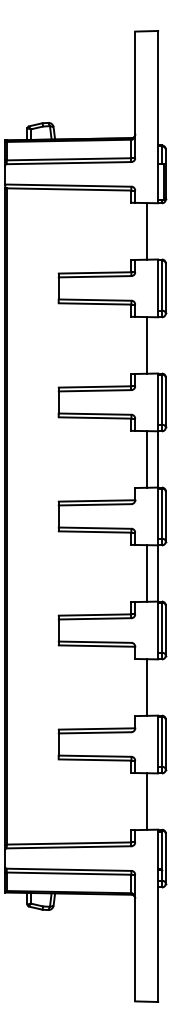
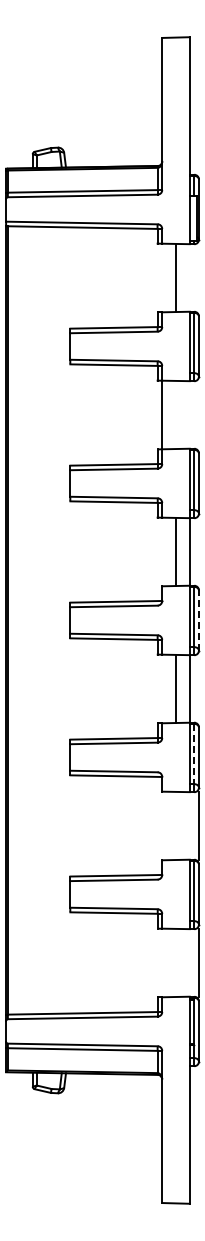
line: (147, 345) -> (162, 414), moved
line: (165, 515) -> (198, 619), solid -> dashed
line: (162, 628) -> (194, 754), solid -> dashed
line: (147, 687) -> (199, 825), moved
line: (147, 801) -> (199, 962), moved

